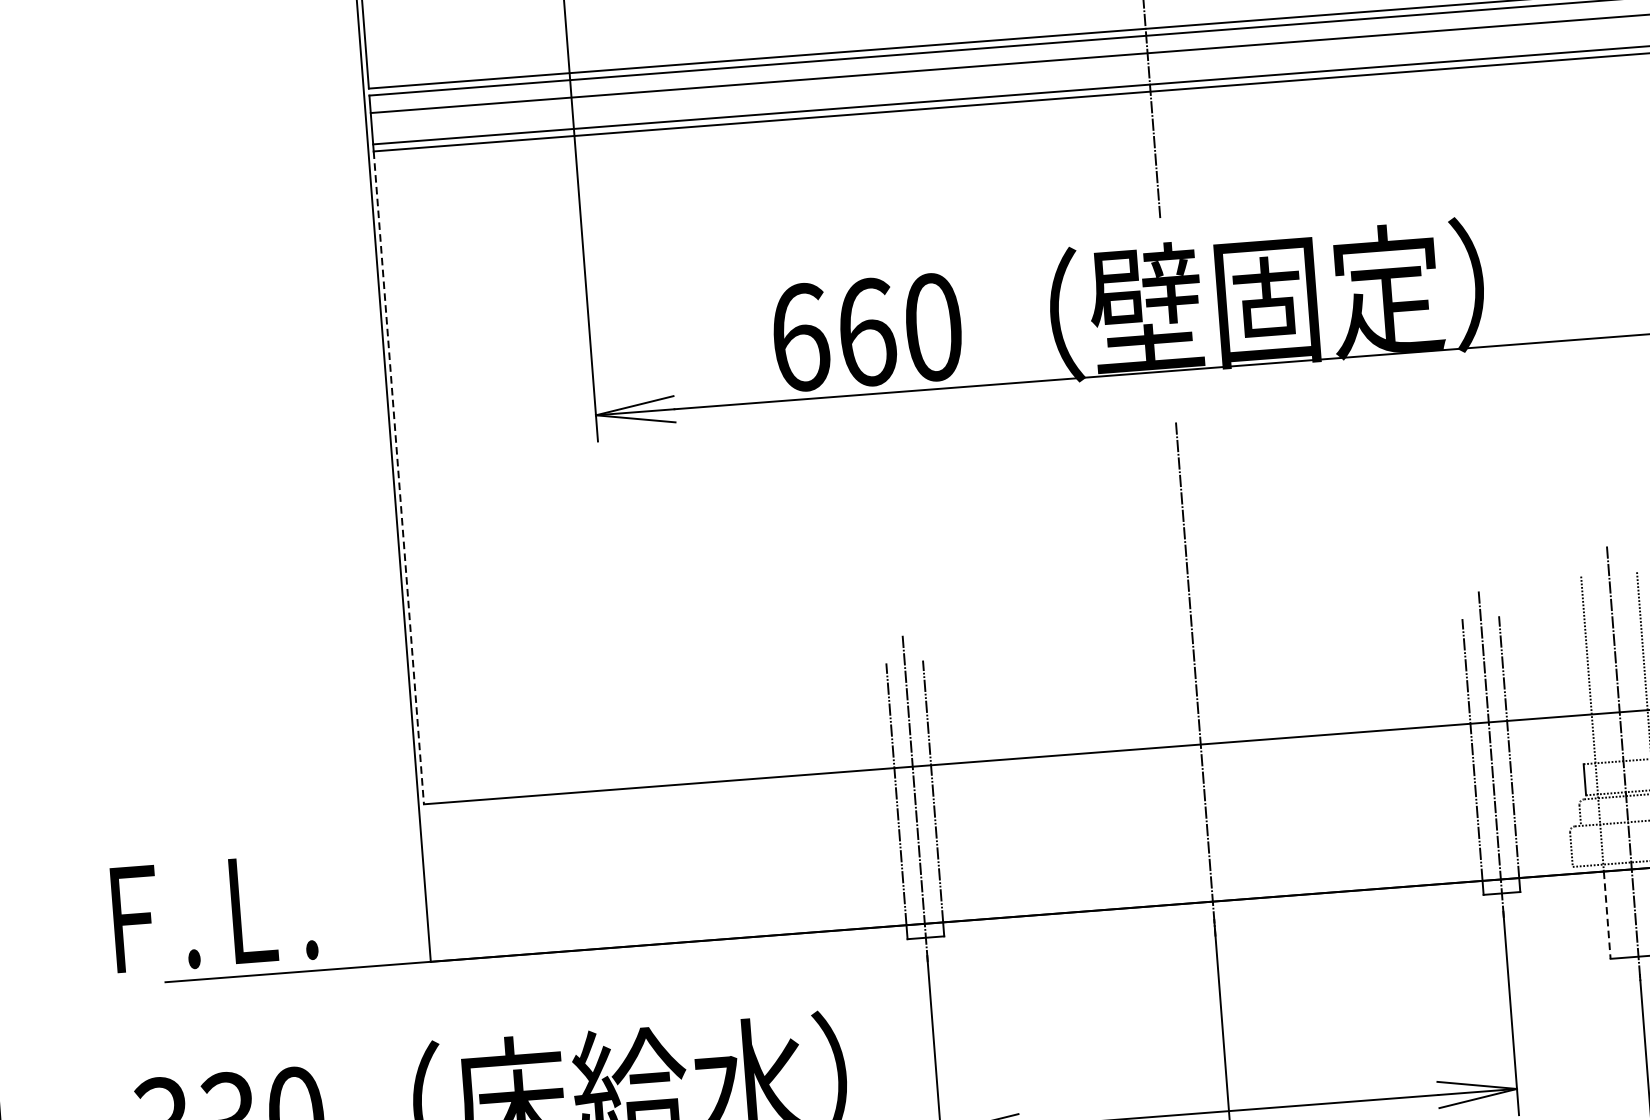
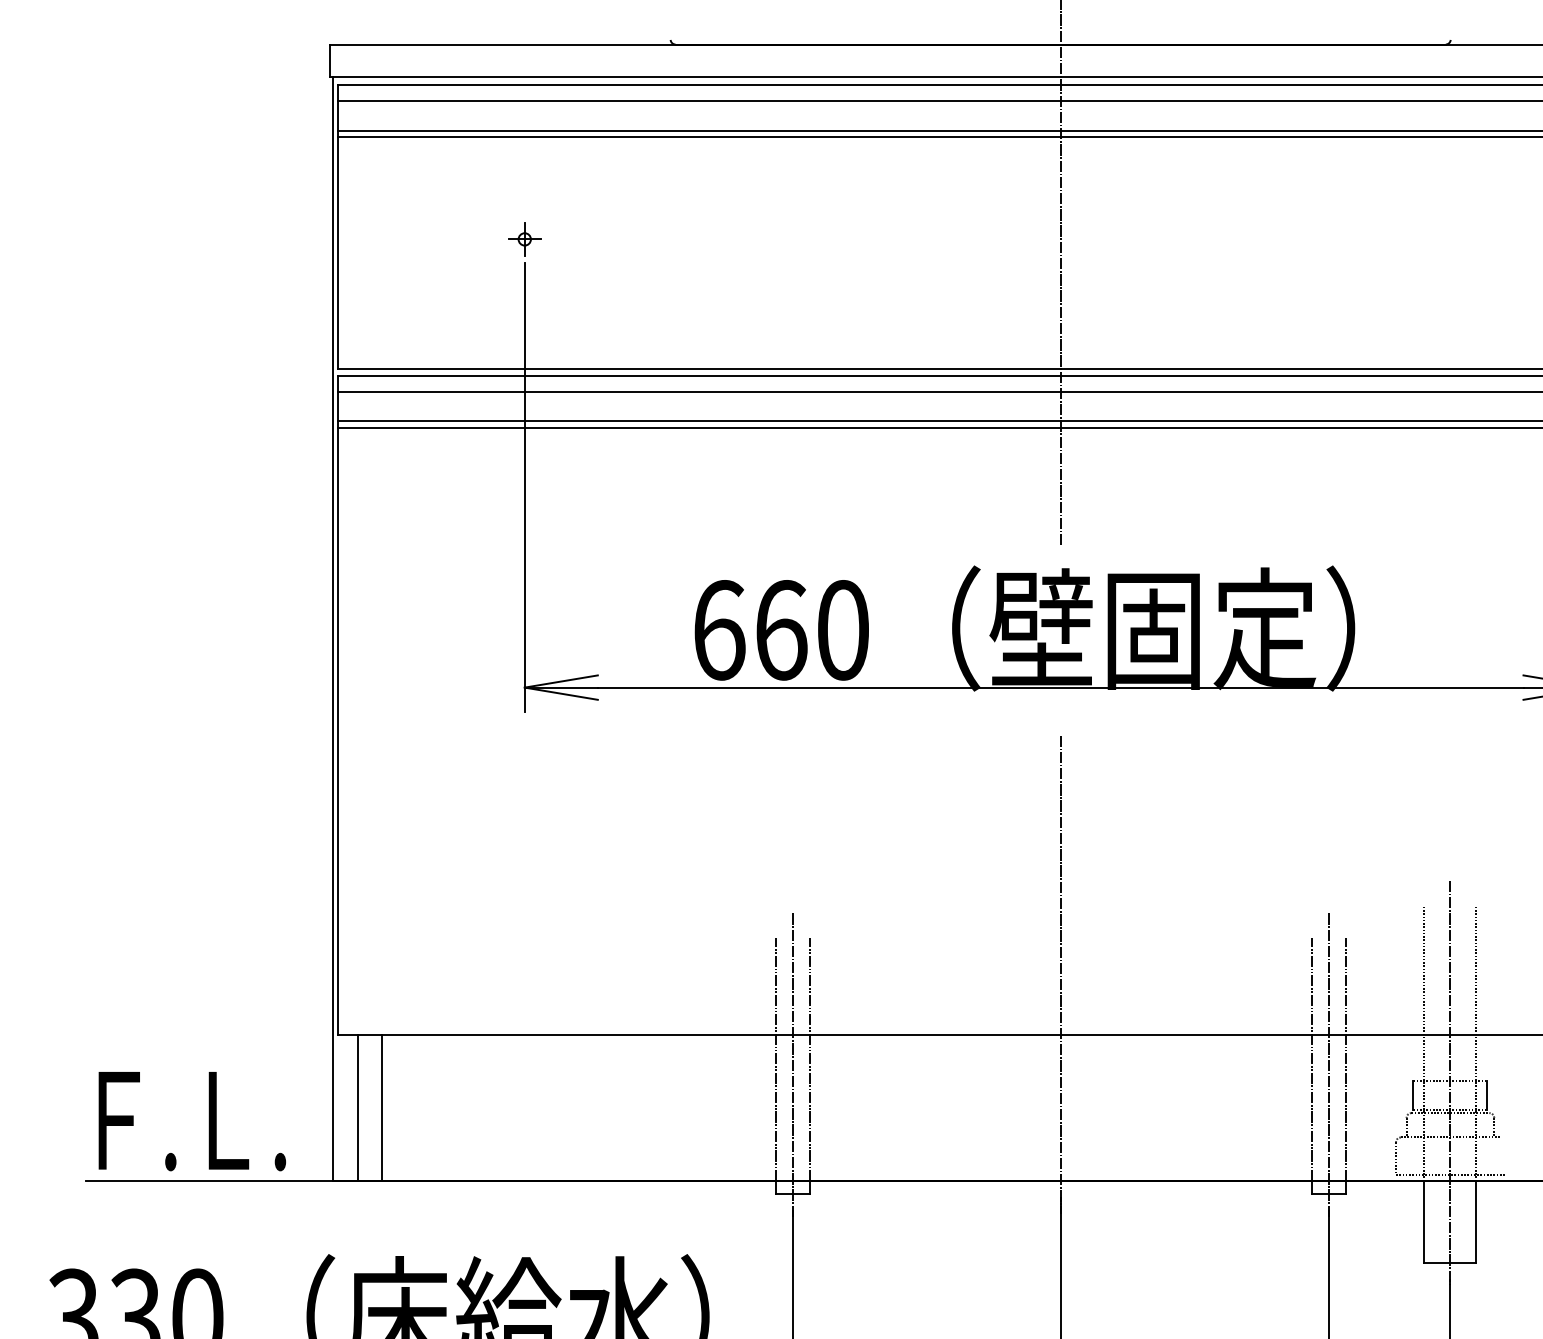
line: (399, 477) -> (338, 731), dashed -> solid
line: (476, 879) -> (381, 1108), added
line: (450, 881) -> (357, 1108), added
text: (213, 913) -> (191, 1121), moved
line: (1607, 914) -> (1424, 1221), dashed -> solid

